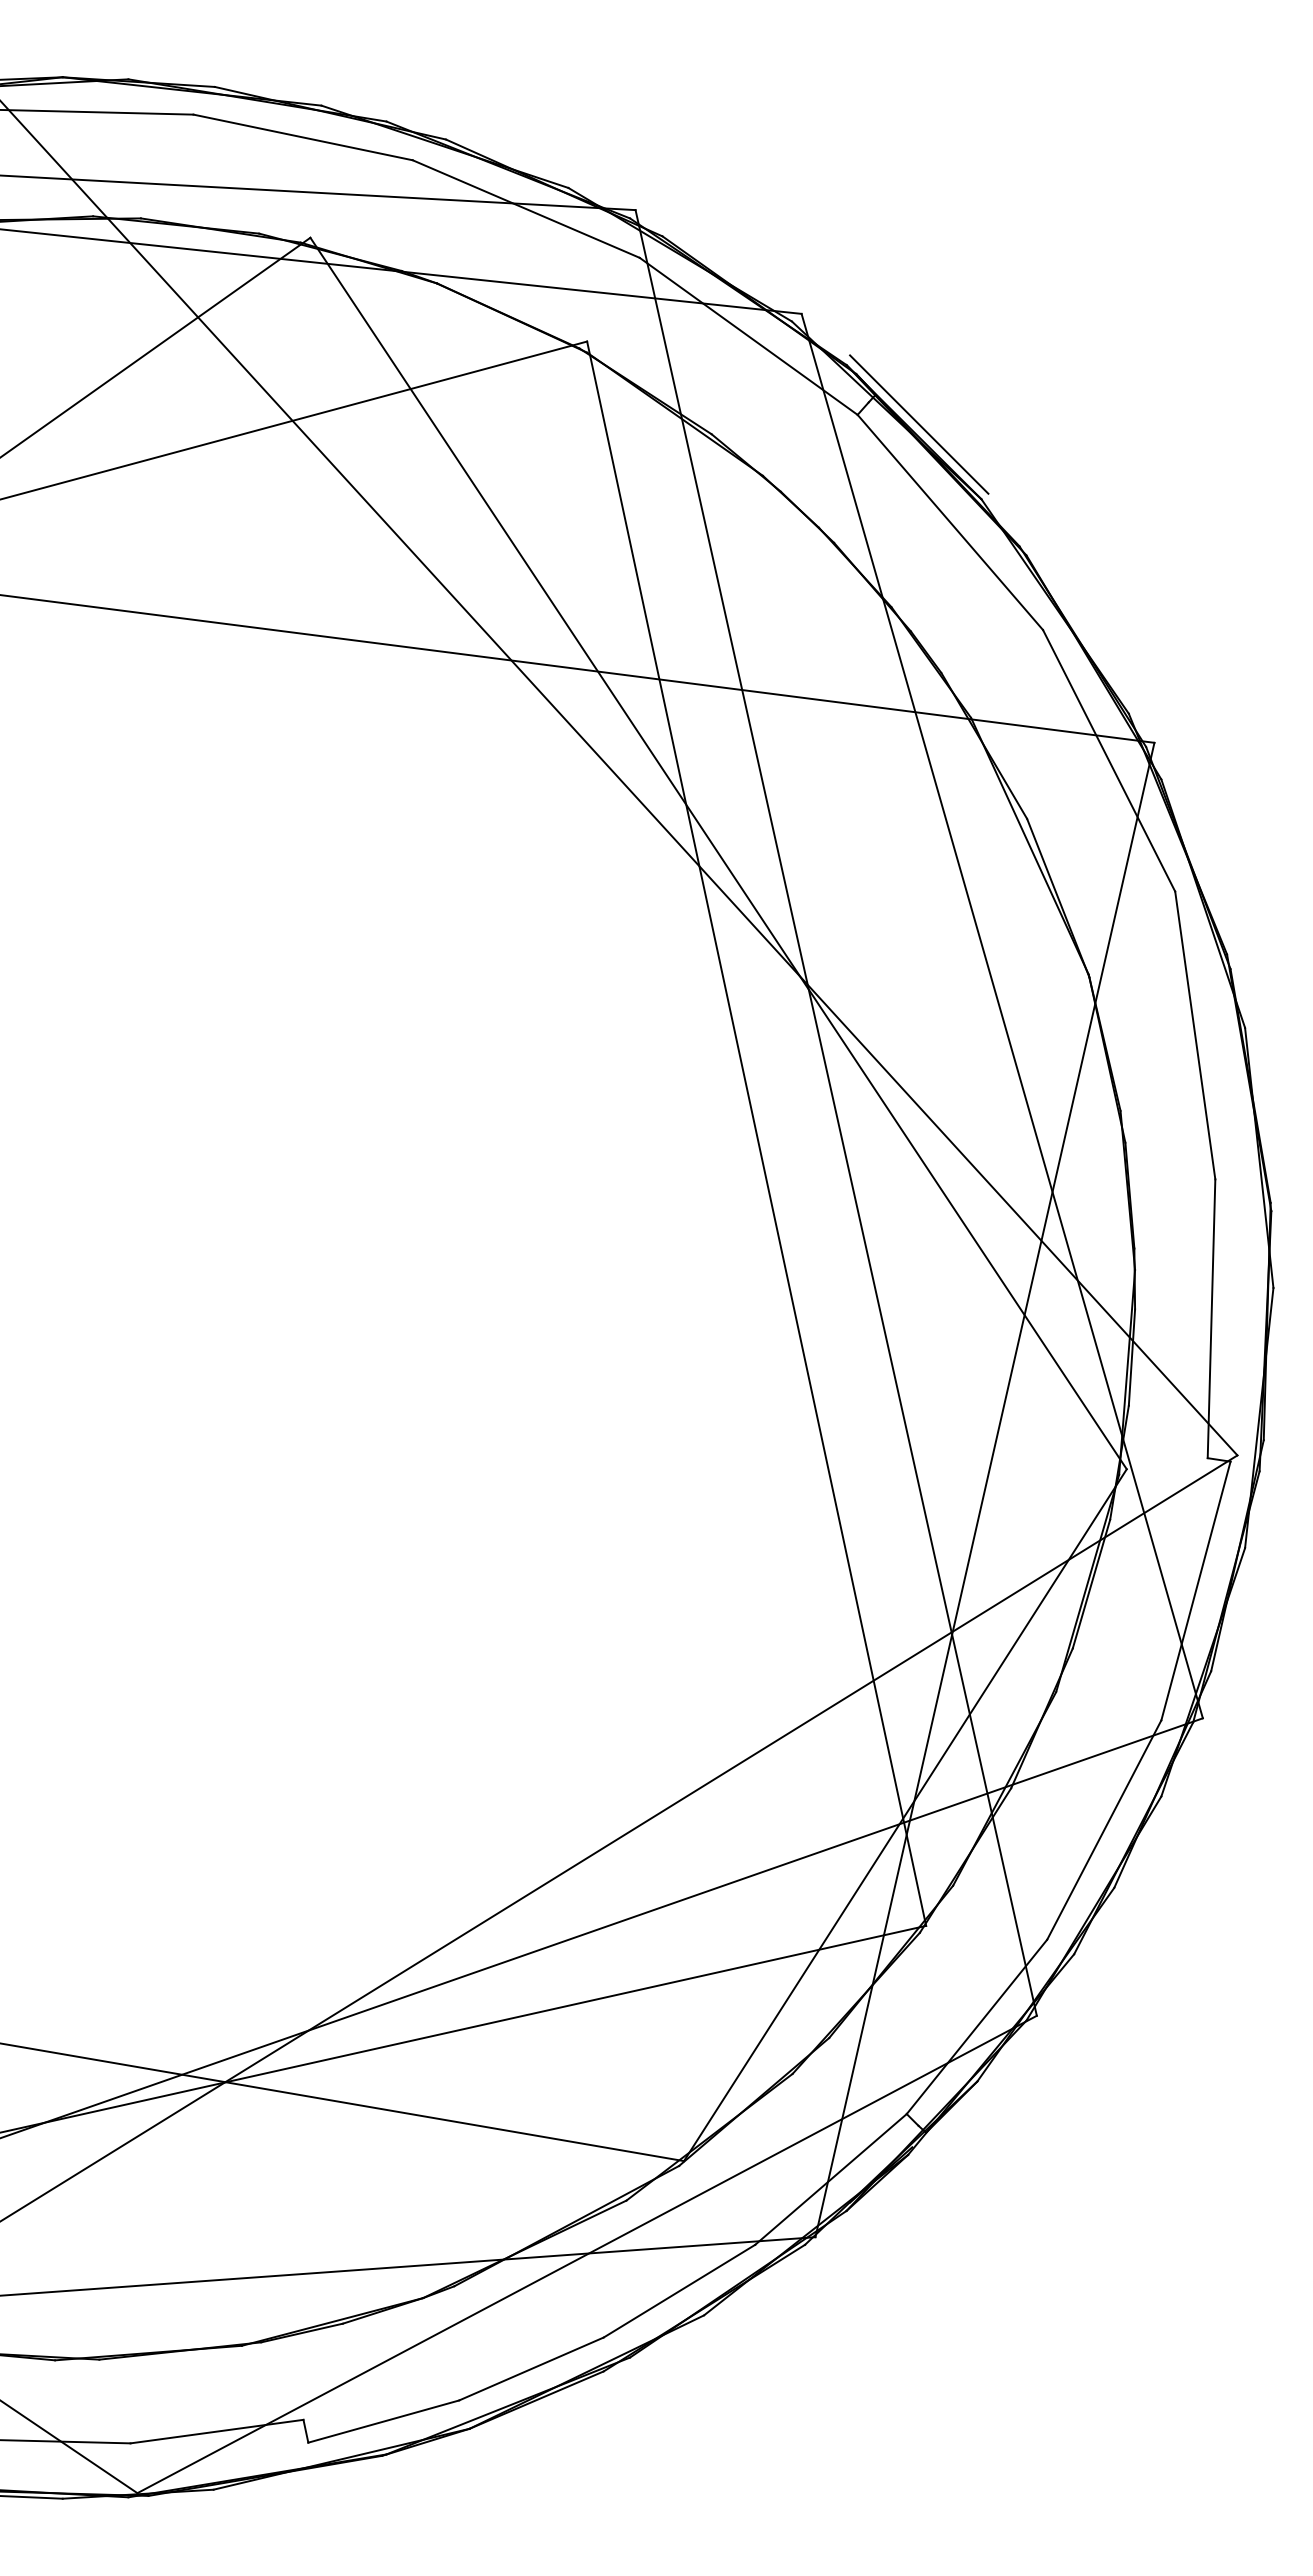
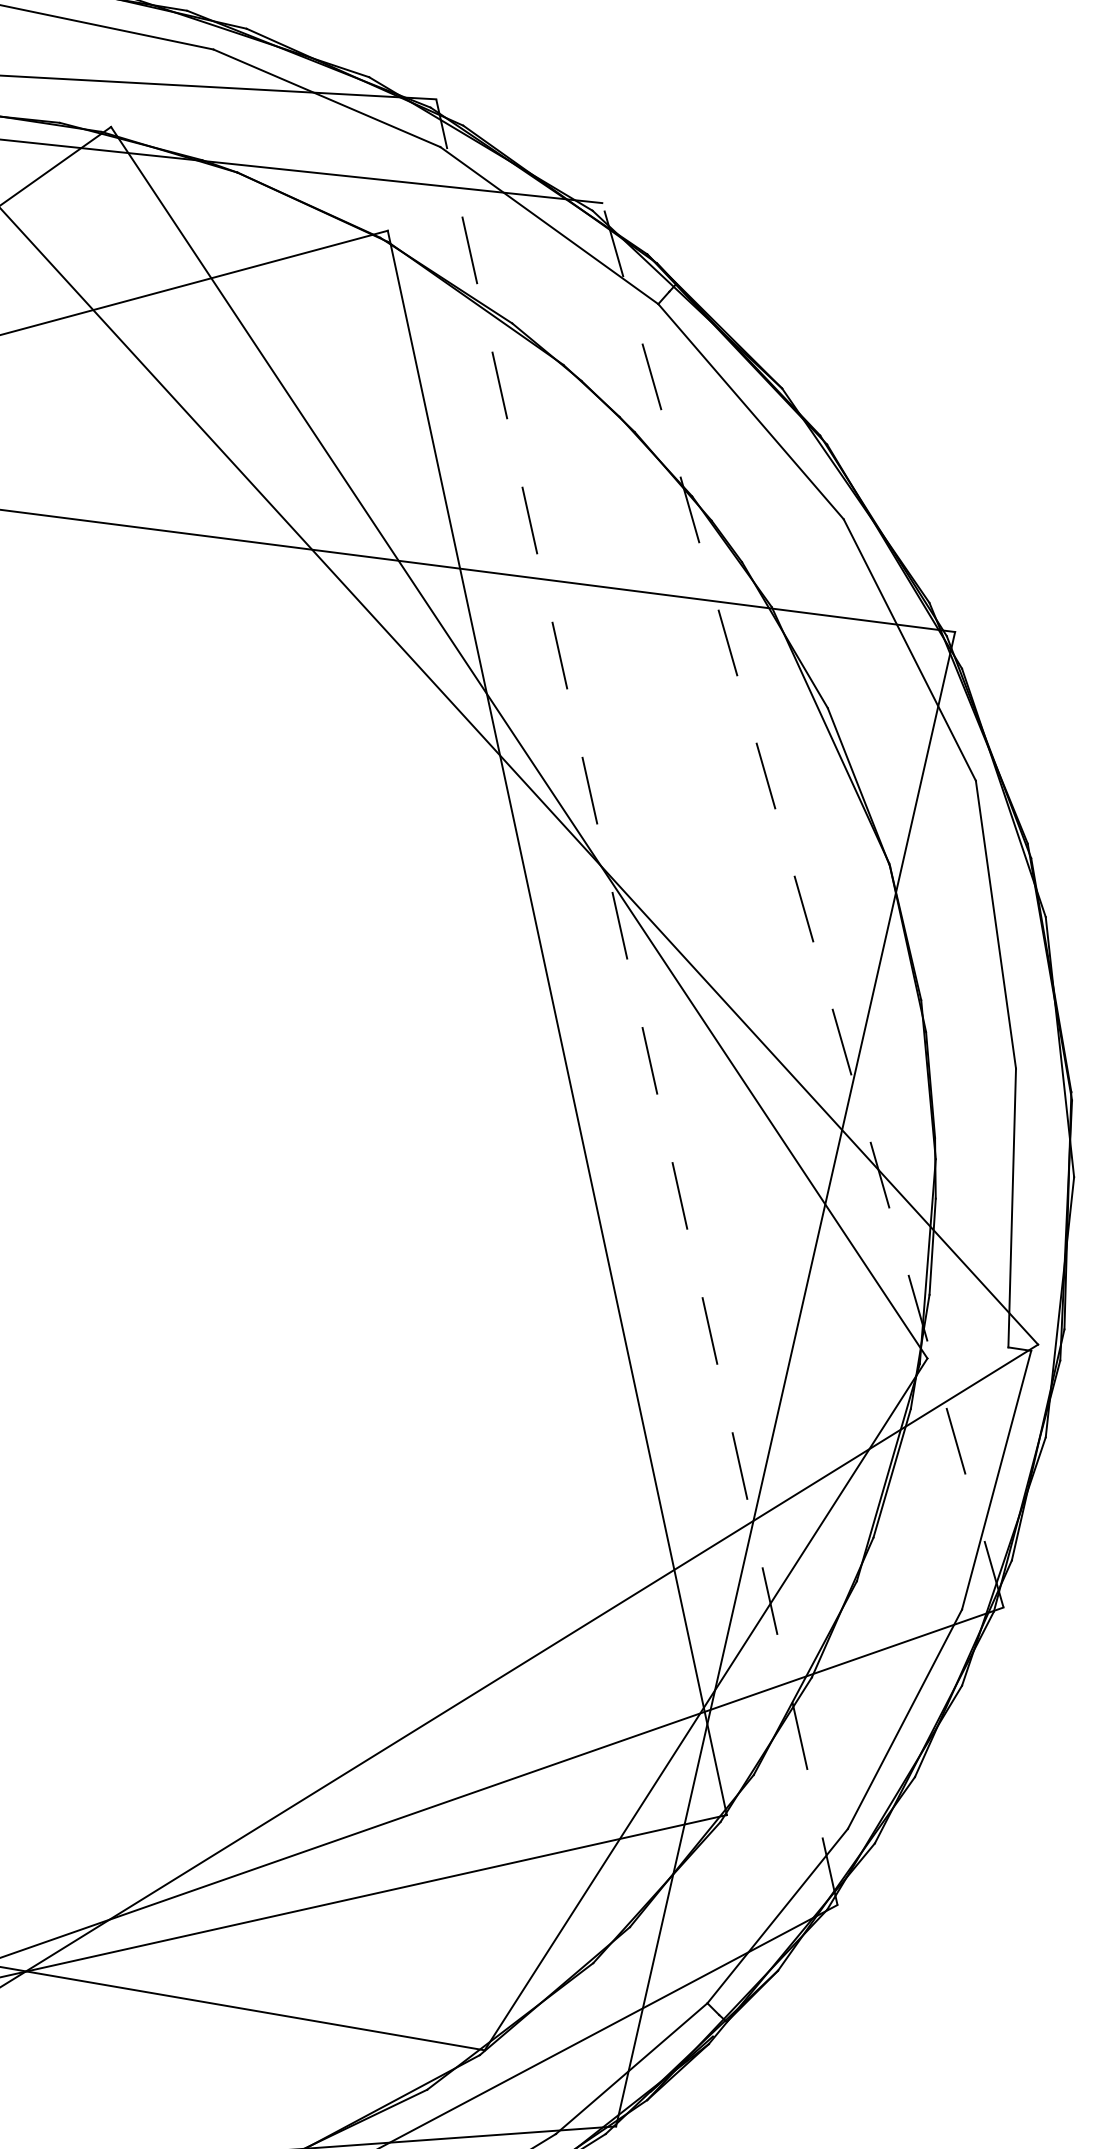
line: (919, 424) -> (720, 313), removed
line: (1002, 1015) -> (803, 904), solid -> dashed
line: (836, 1112) -> (637, 1001), solid -> dashed

